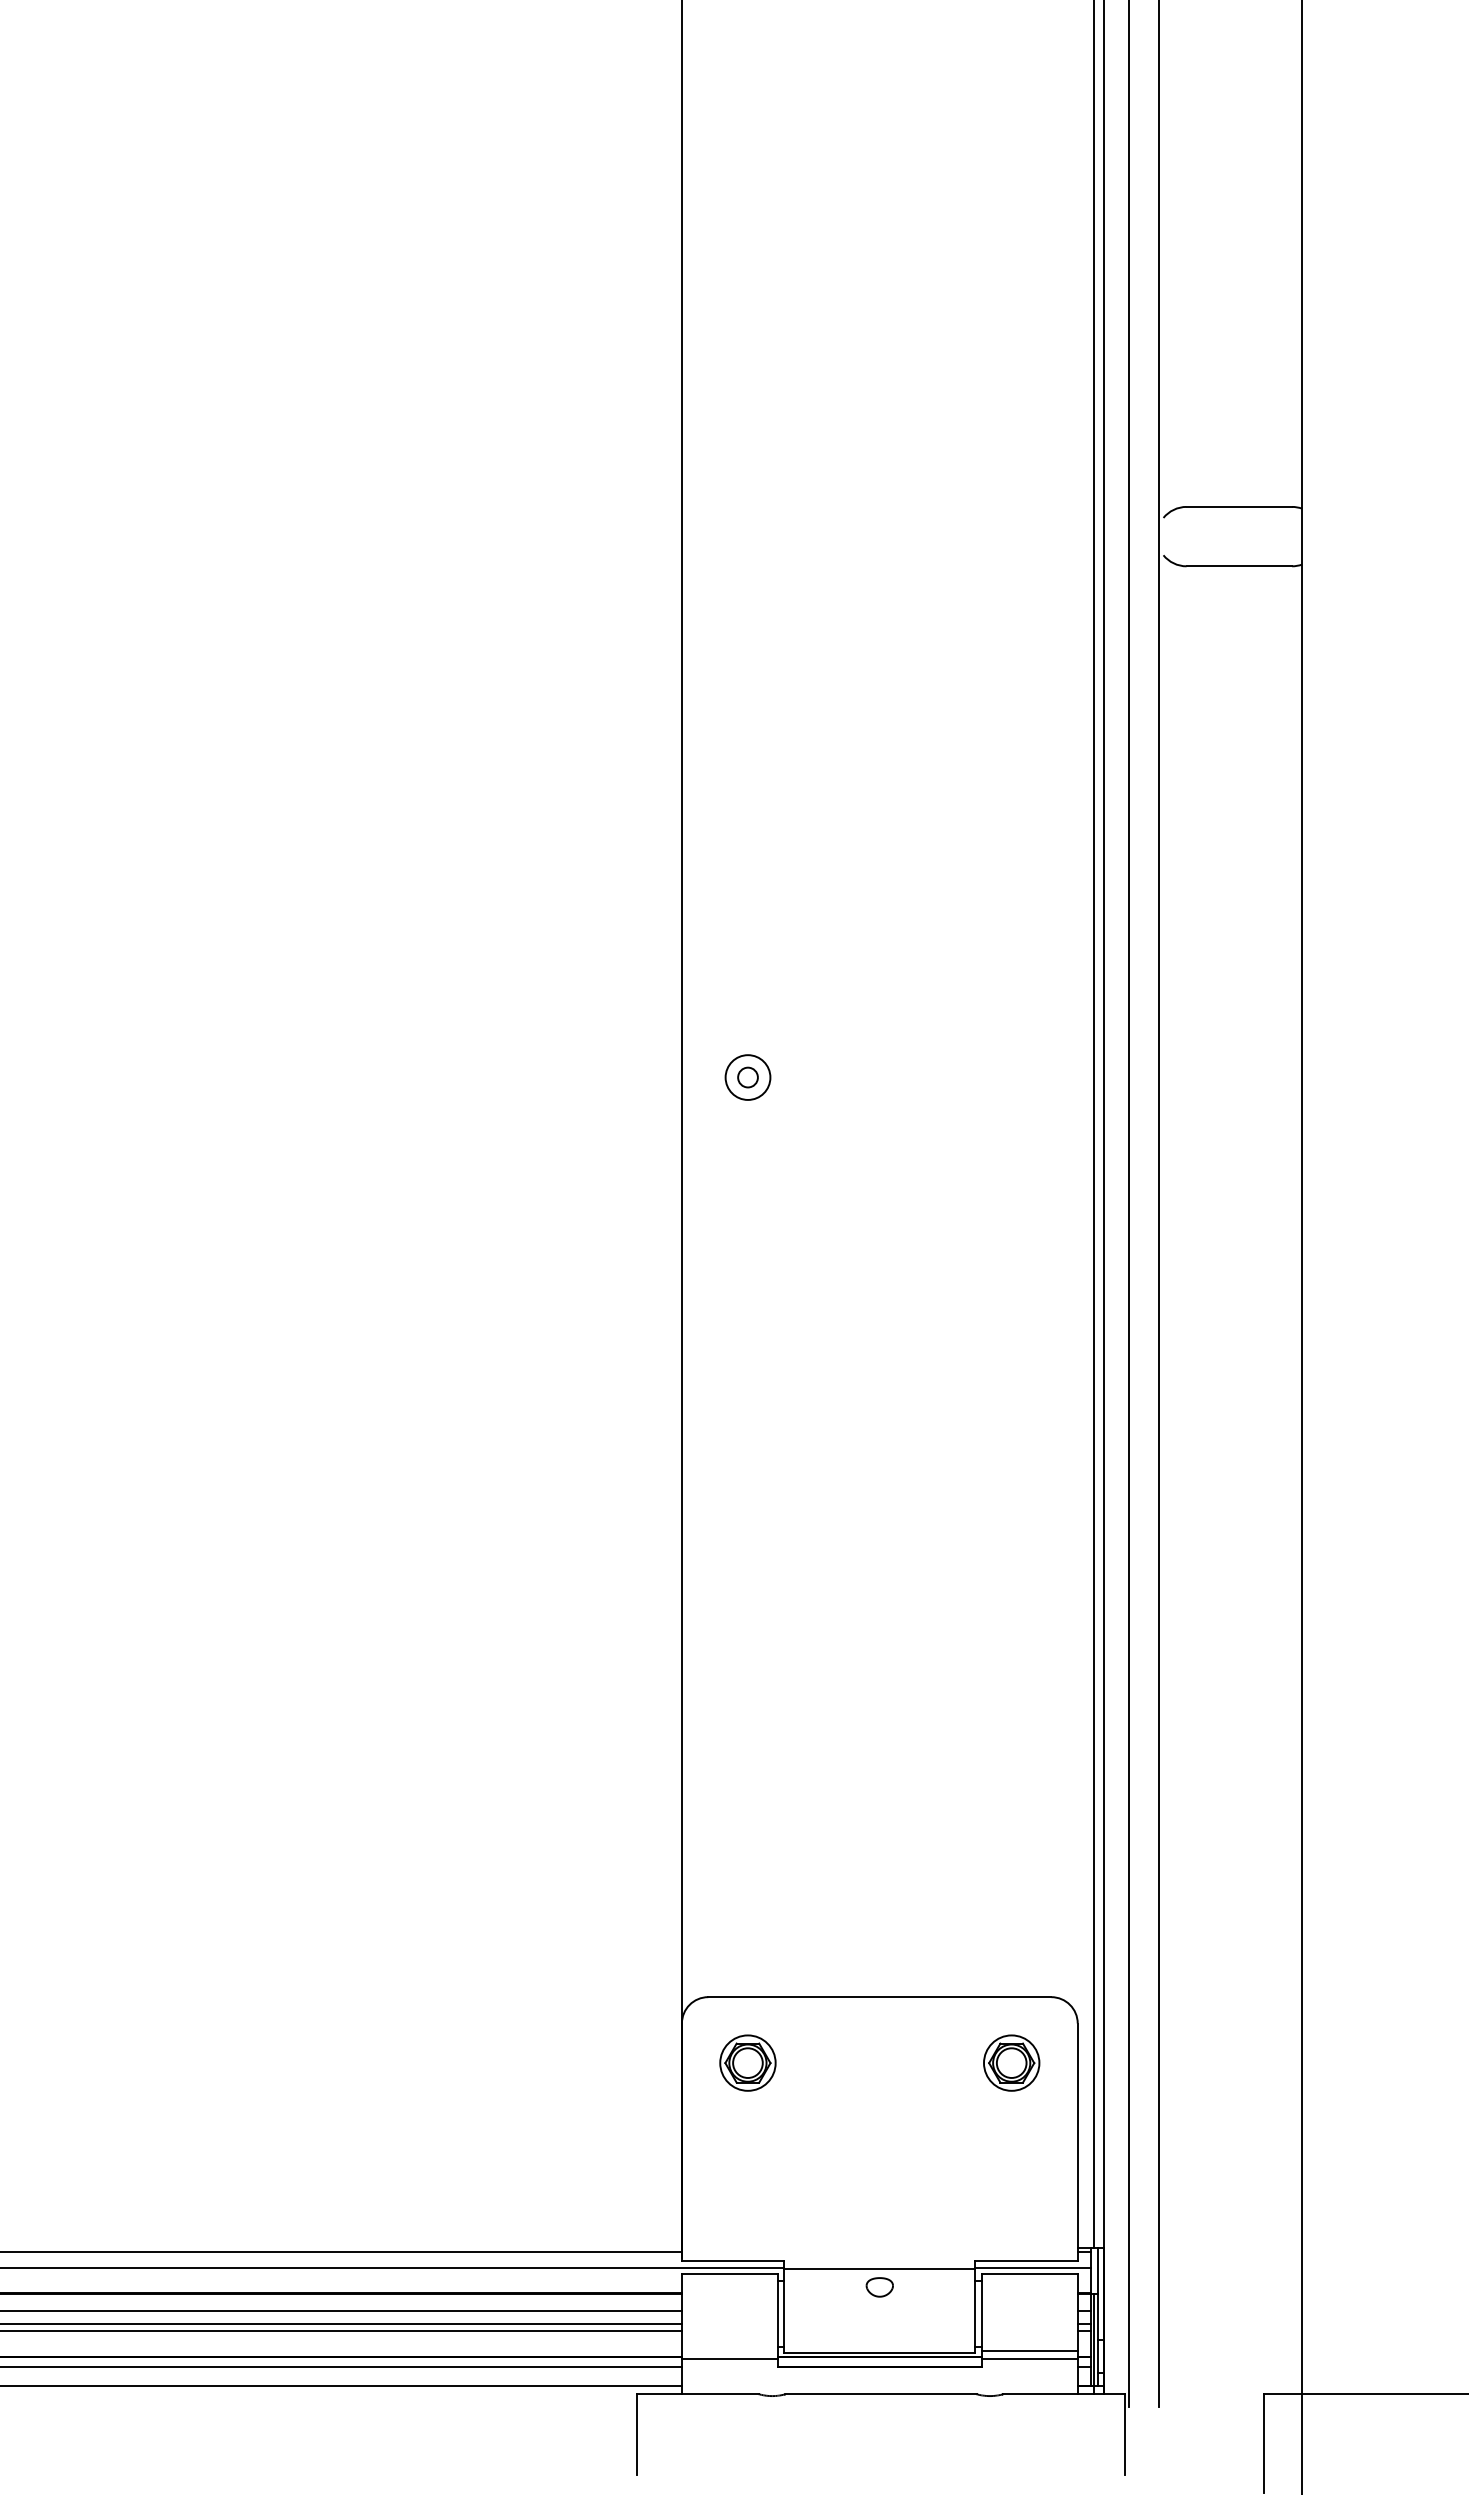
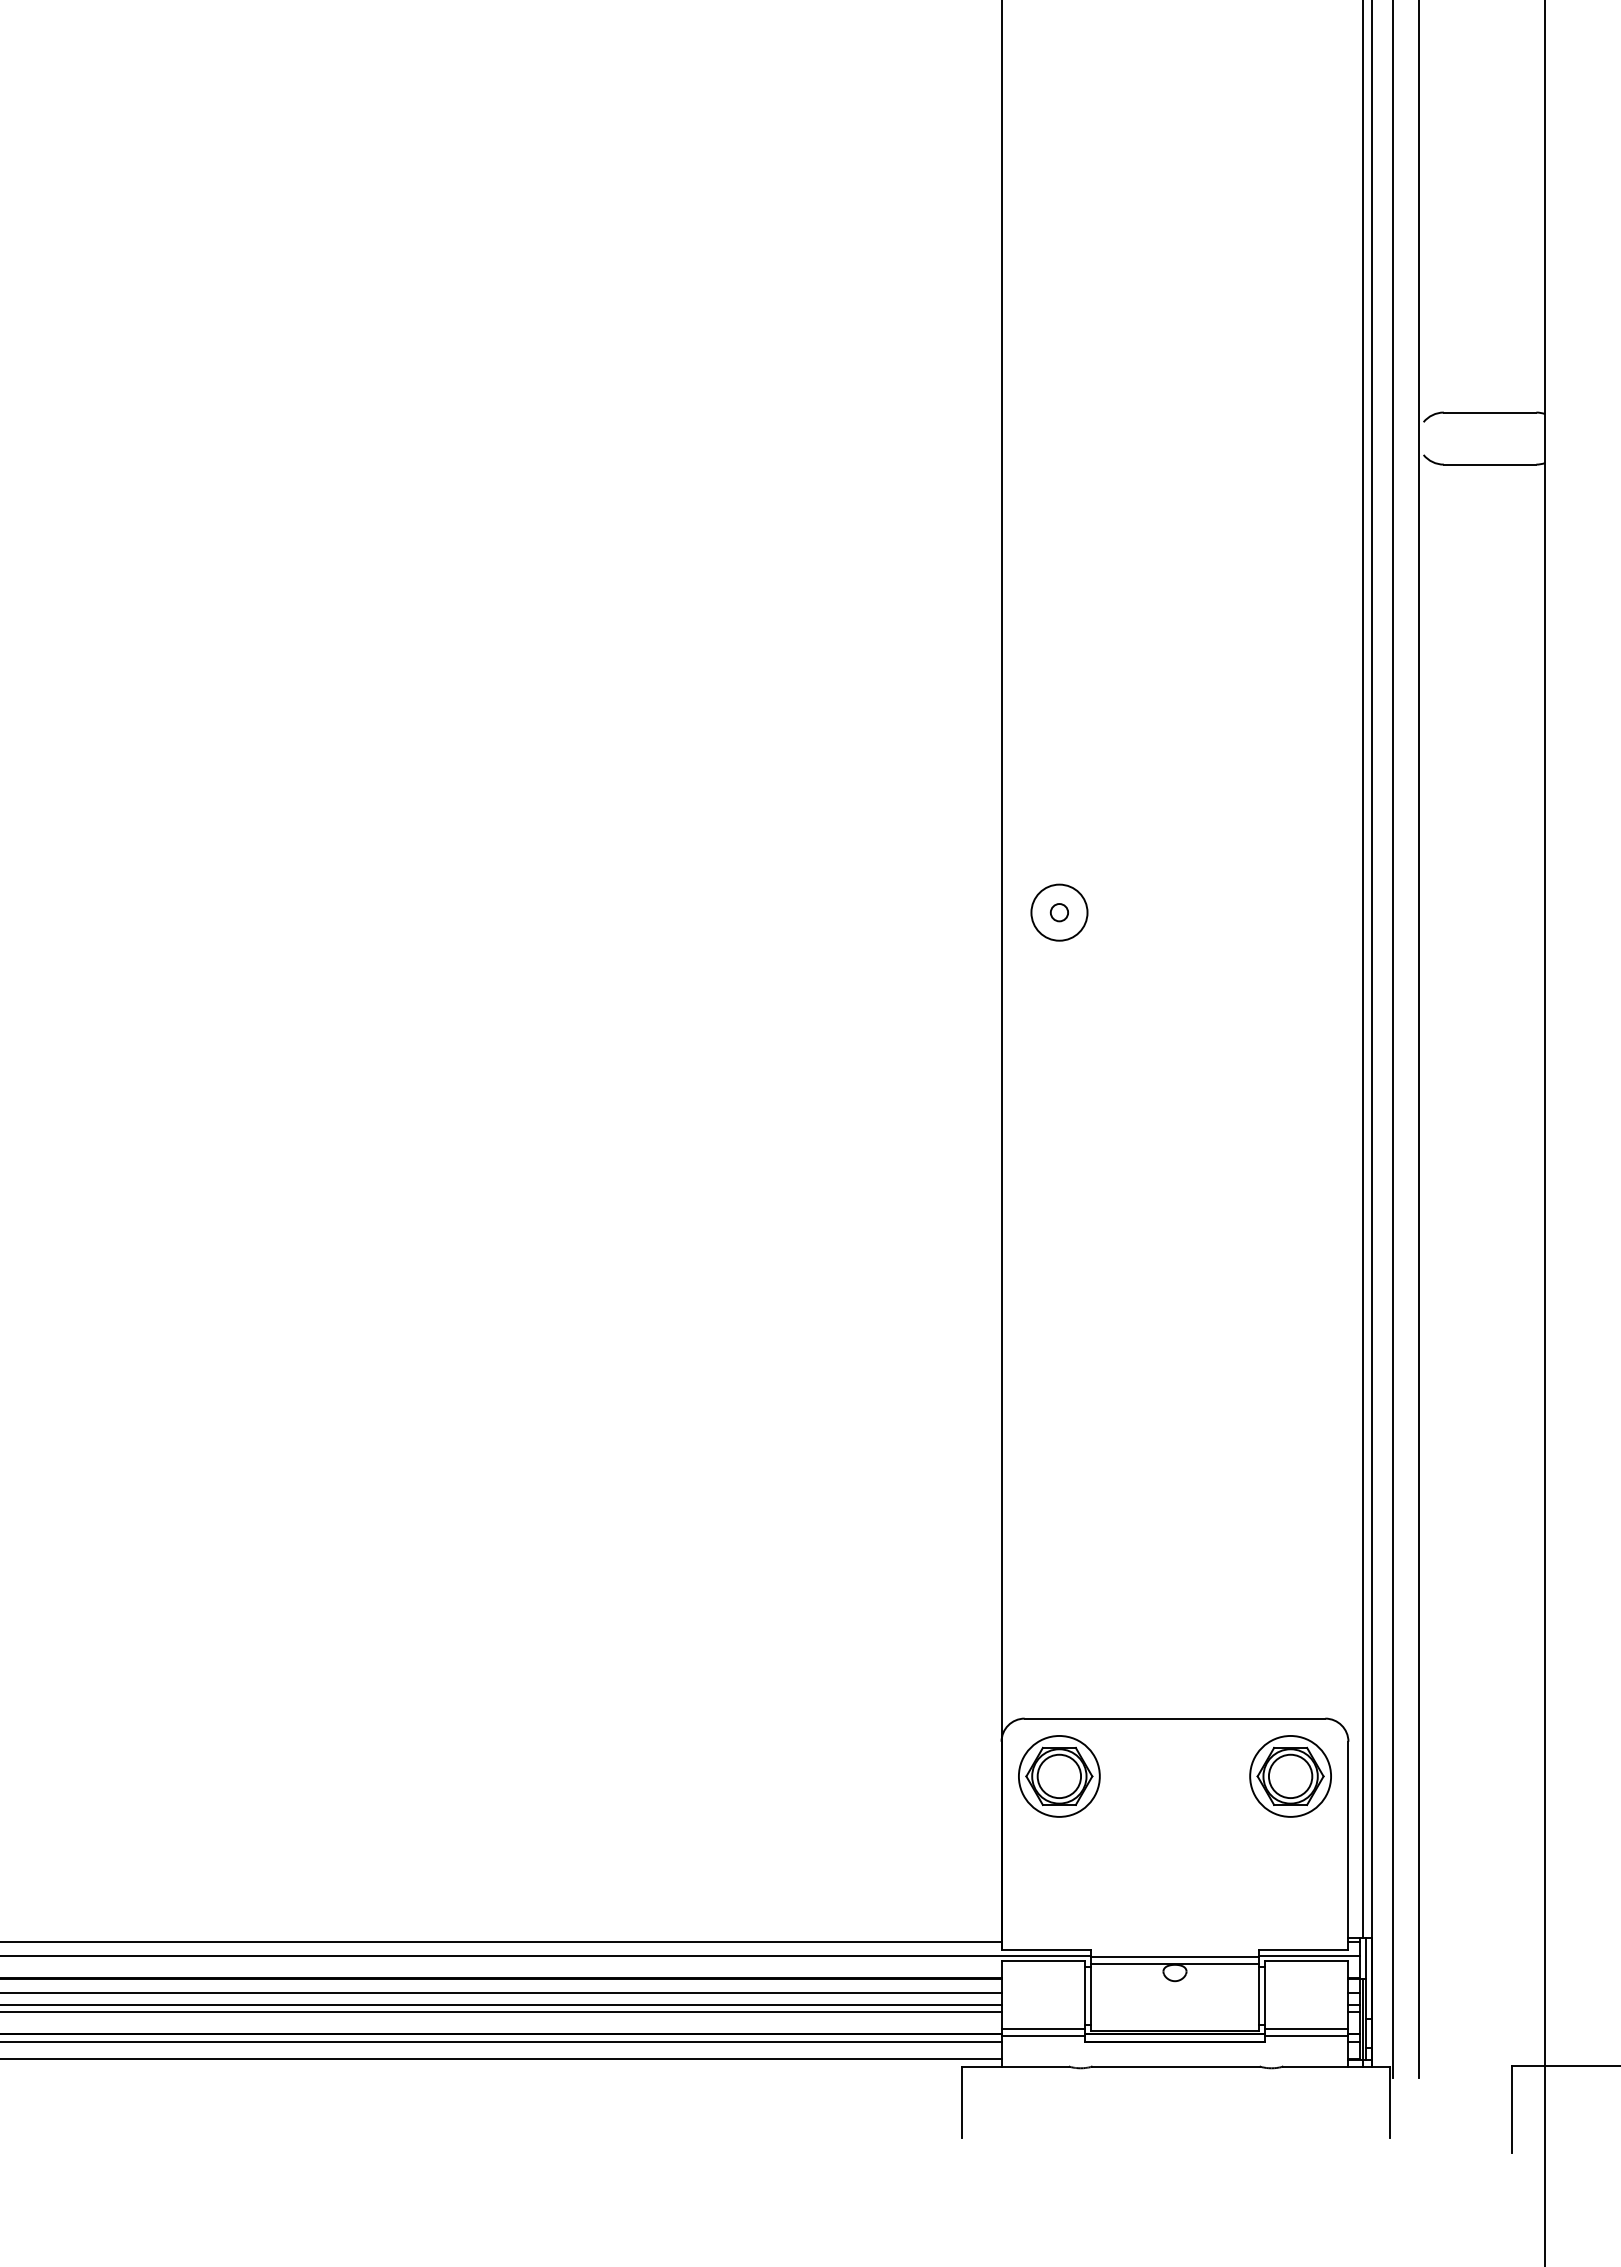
circle: (748, 1077) -> (1059, 912), size x1.43
part: (748, 2063) -> (1059, 1776), size x1.67
part: (1011, 2063) -> (1290, 1776), size x1.67
line: (879, 2276) -> (1174, 1963), added
line: (729, 2350) -> (1043, 2028), added

